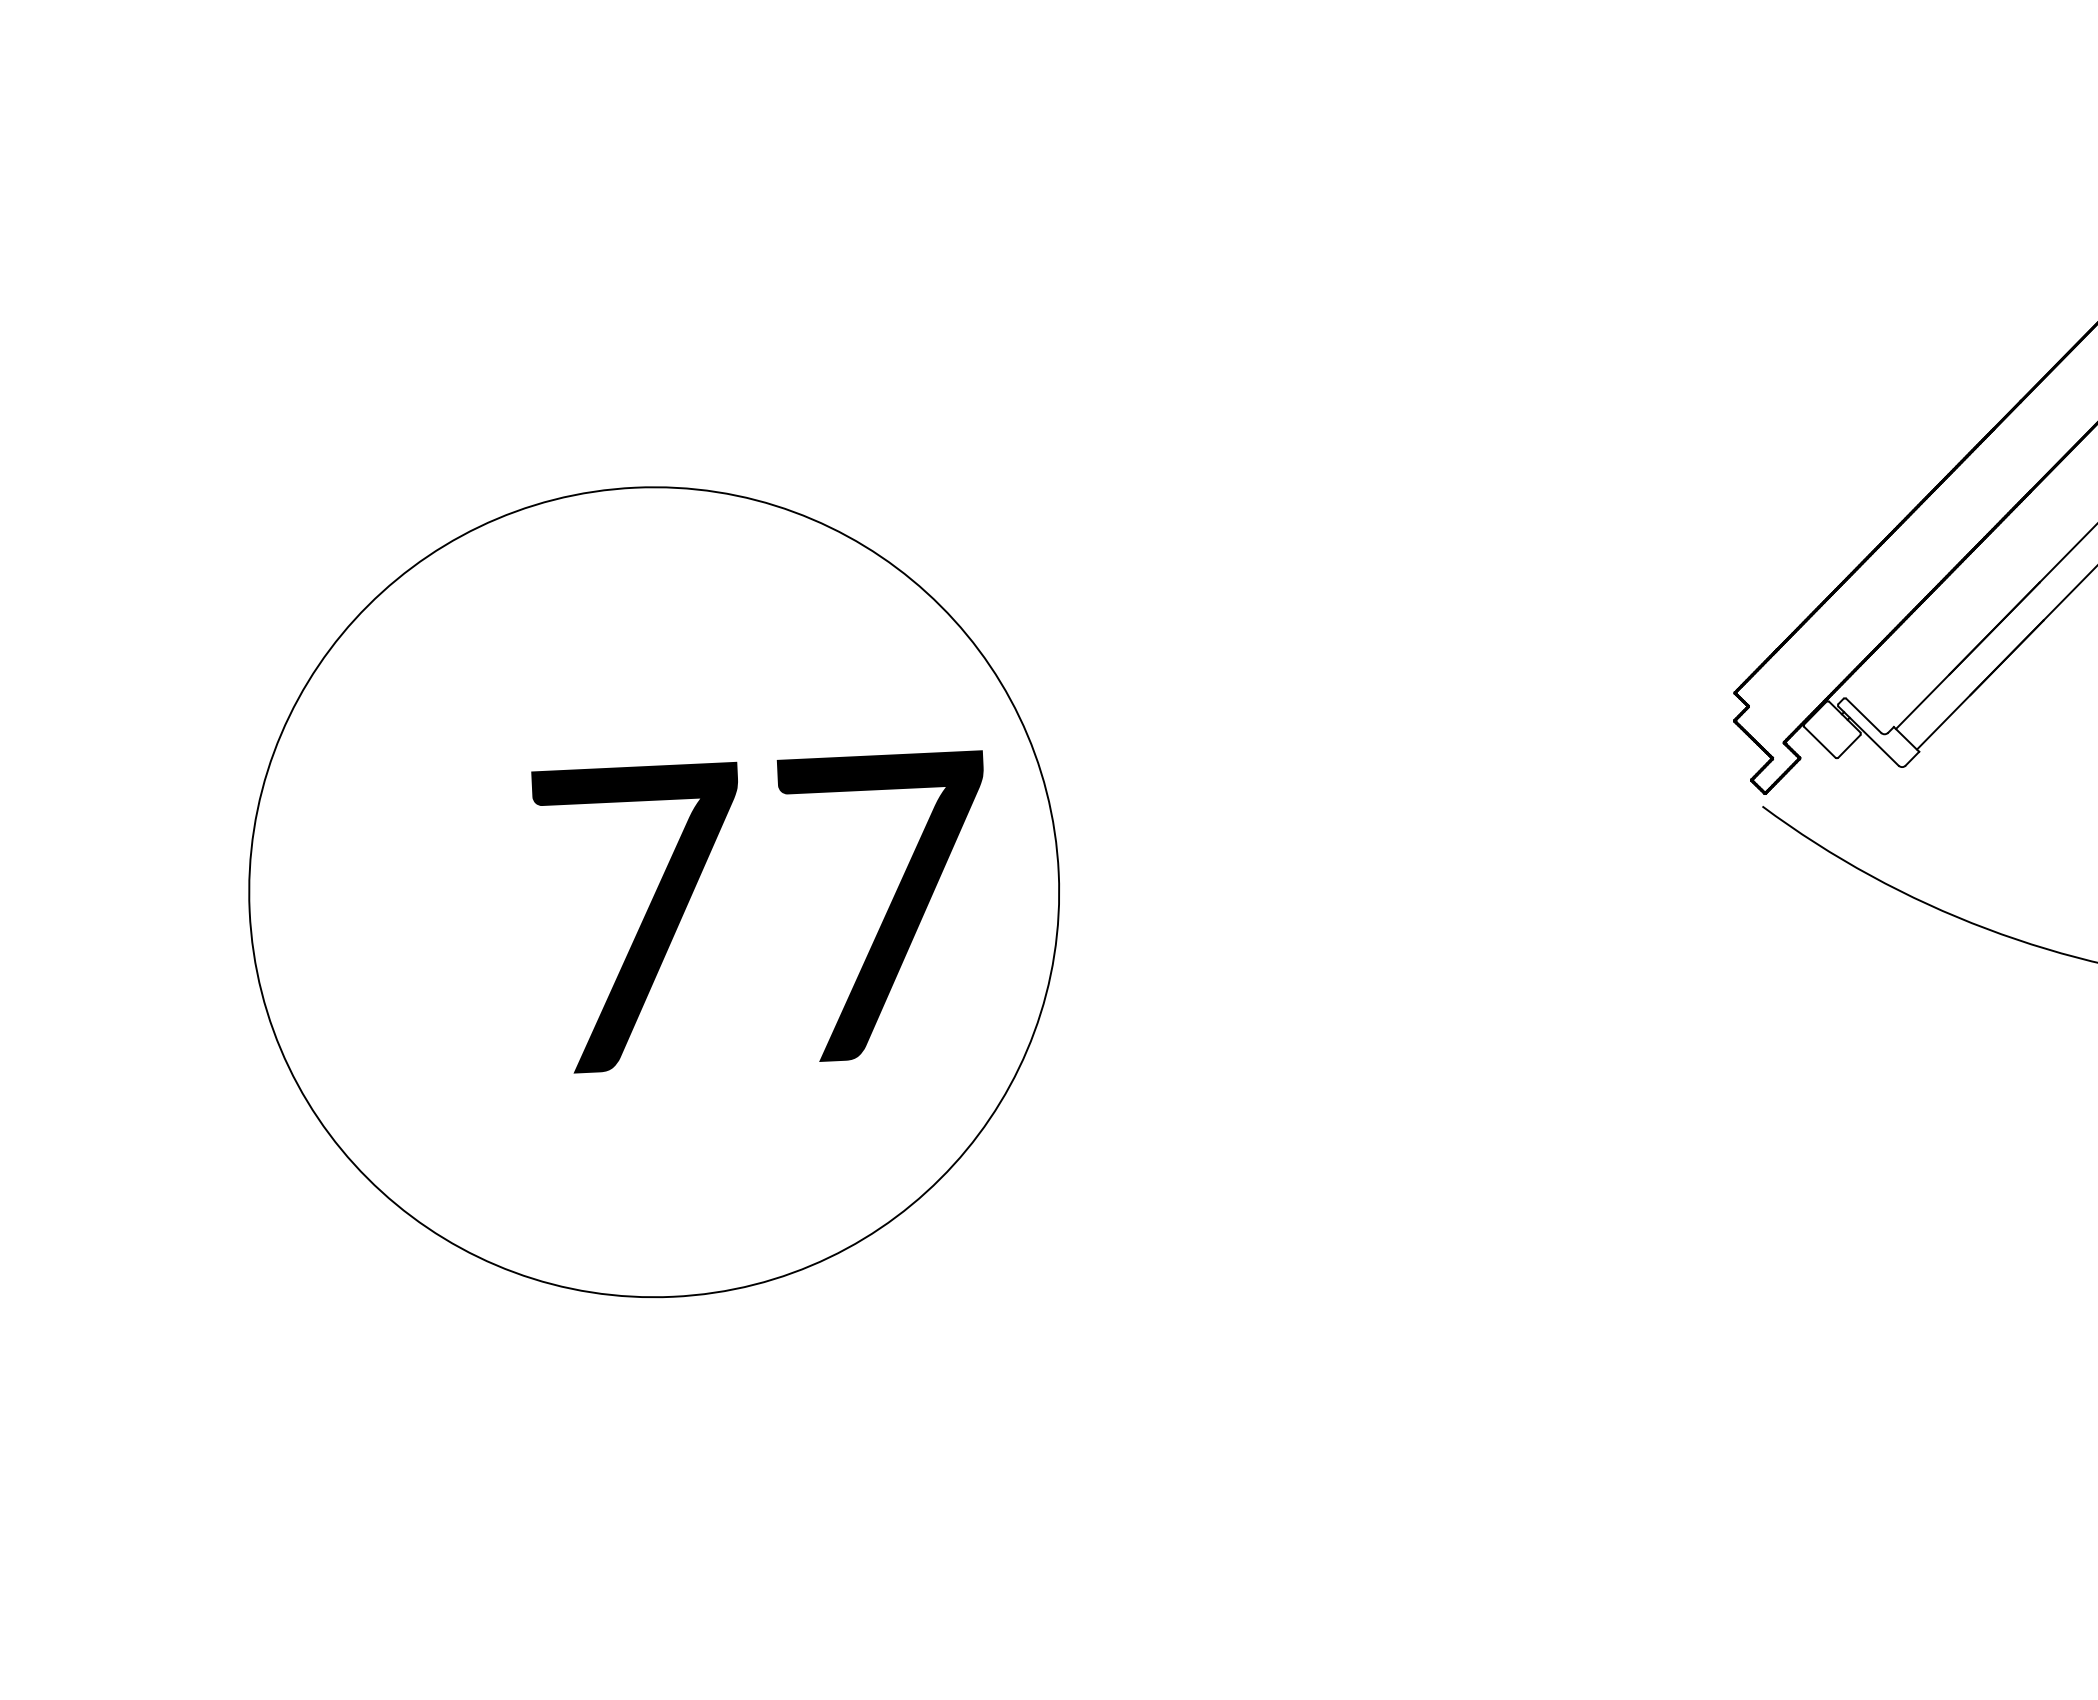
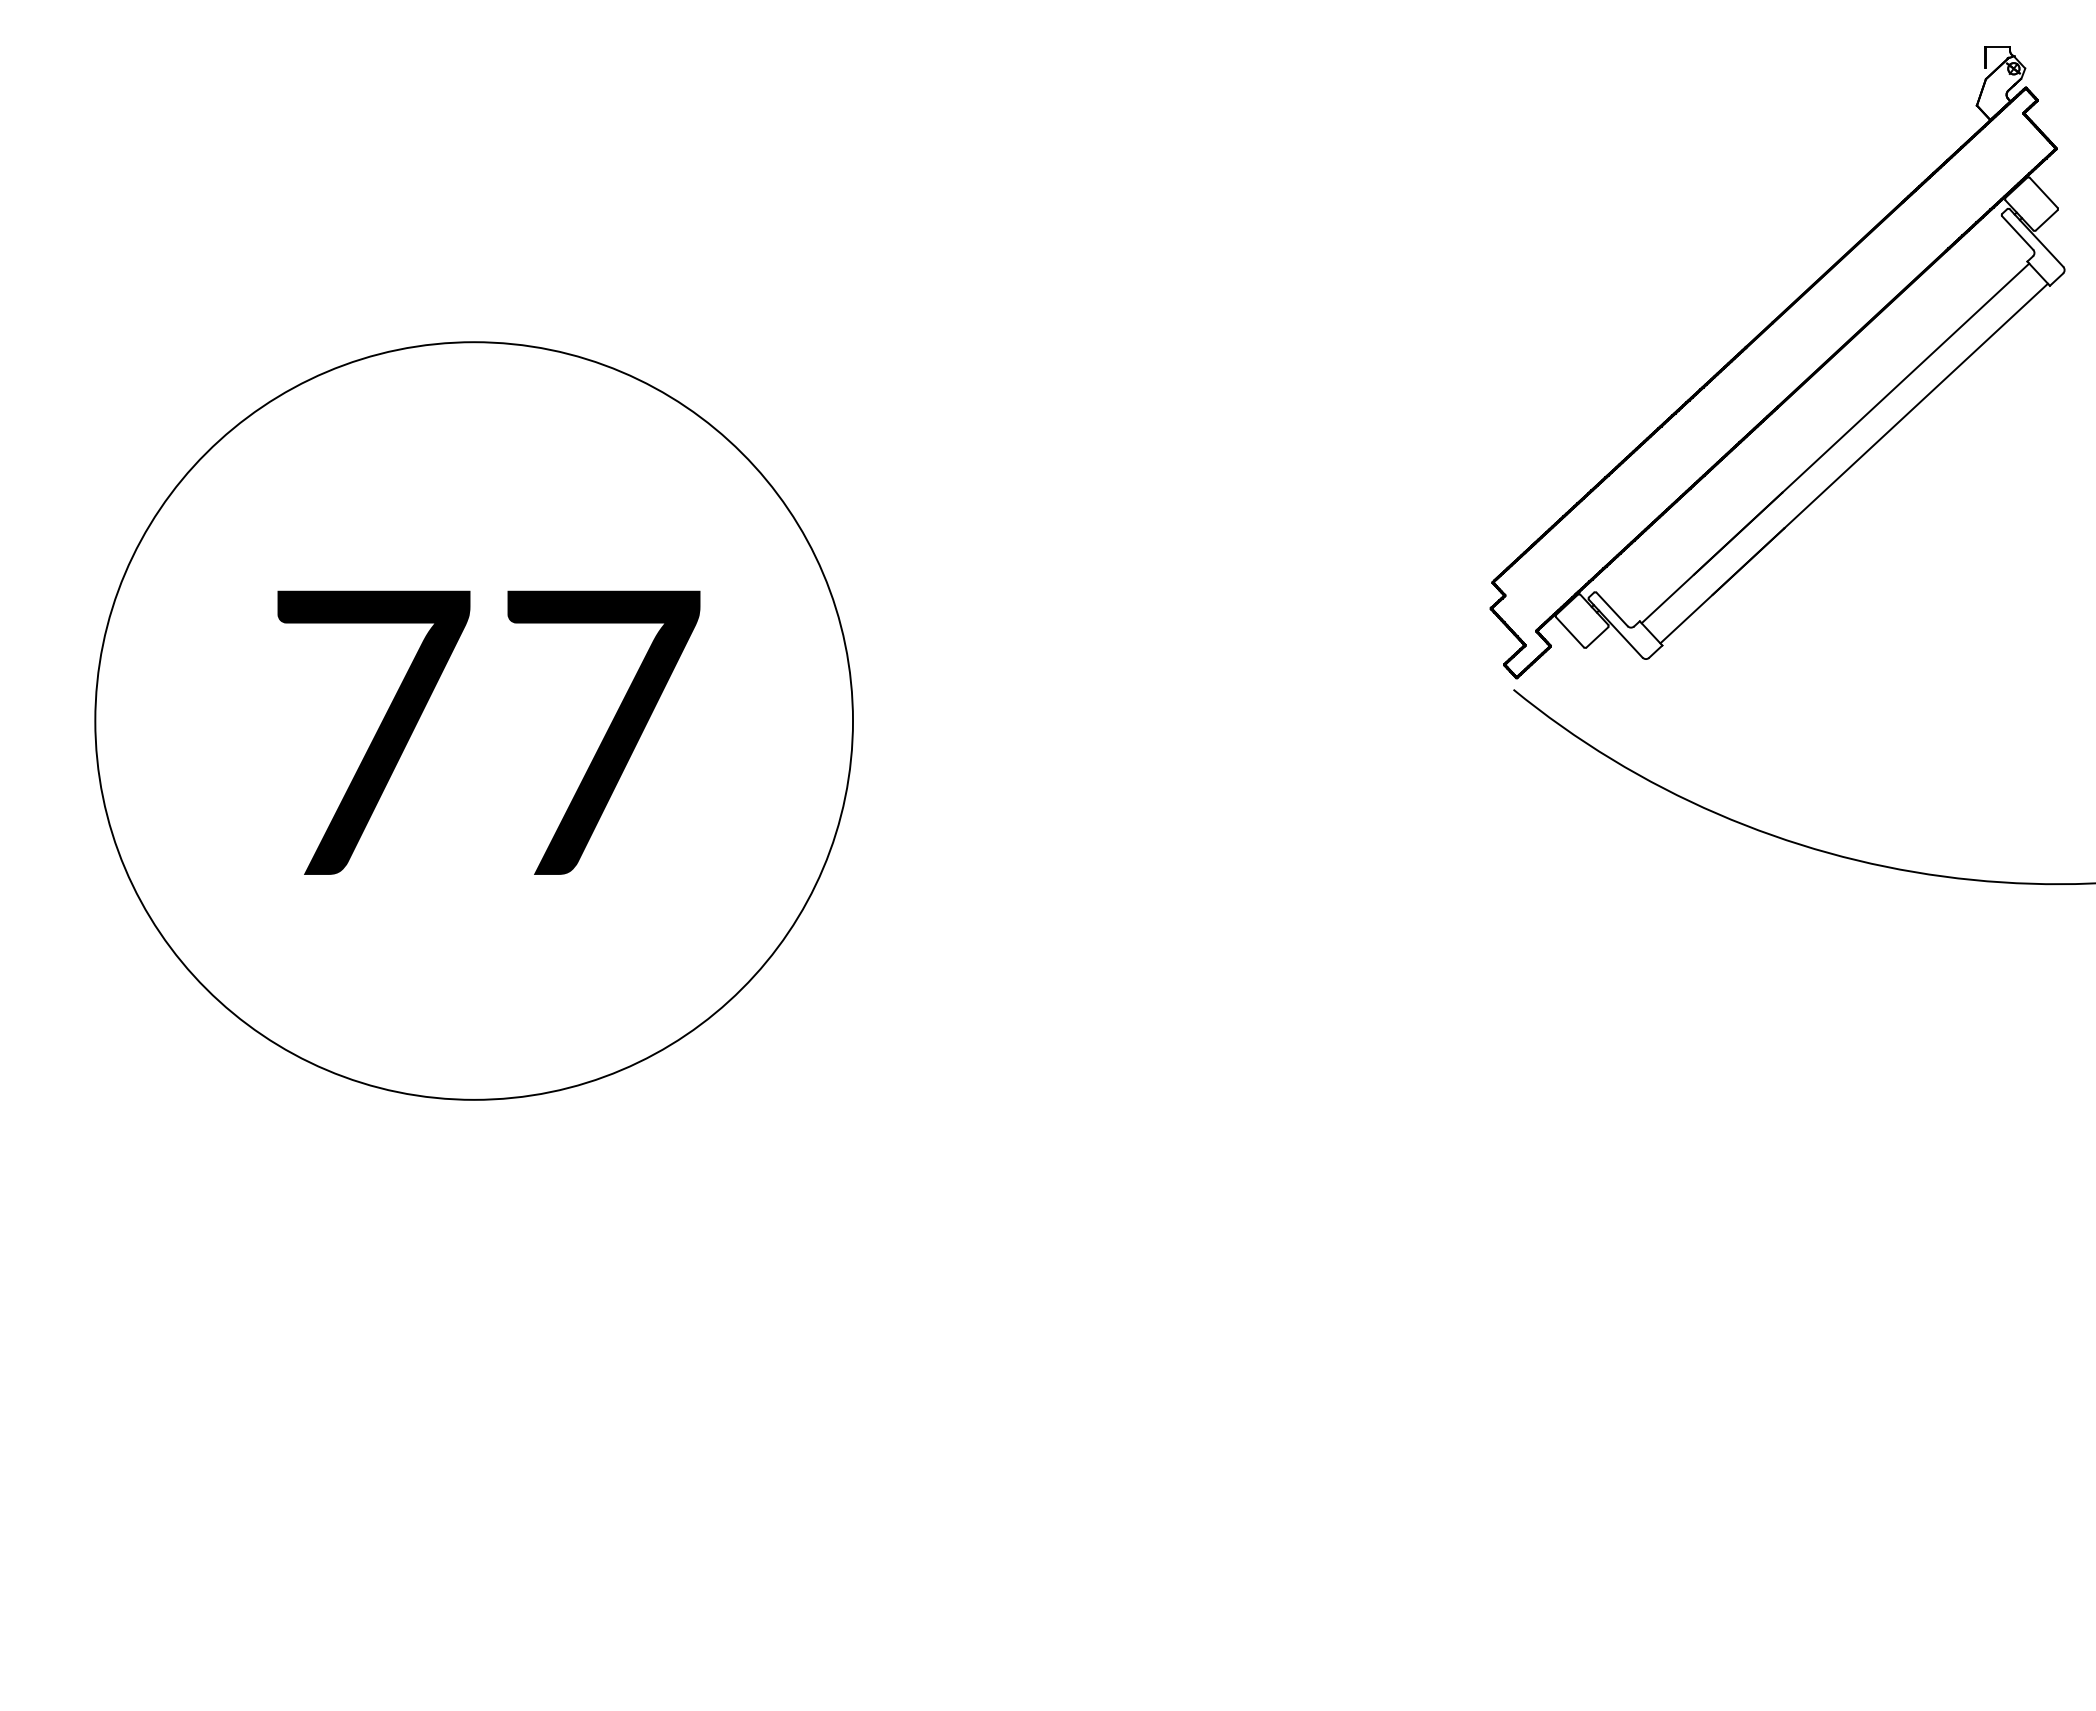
text: (763, 912) -> (488, 732), moved

